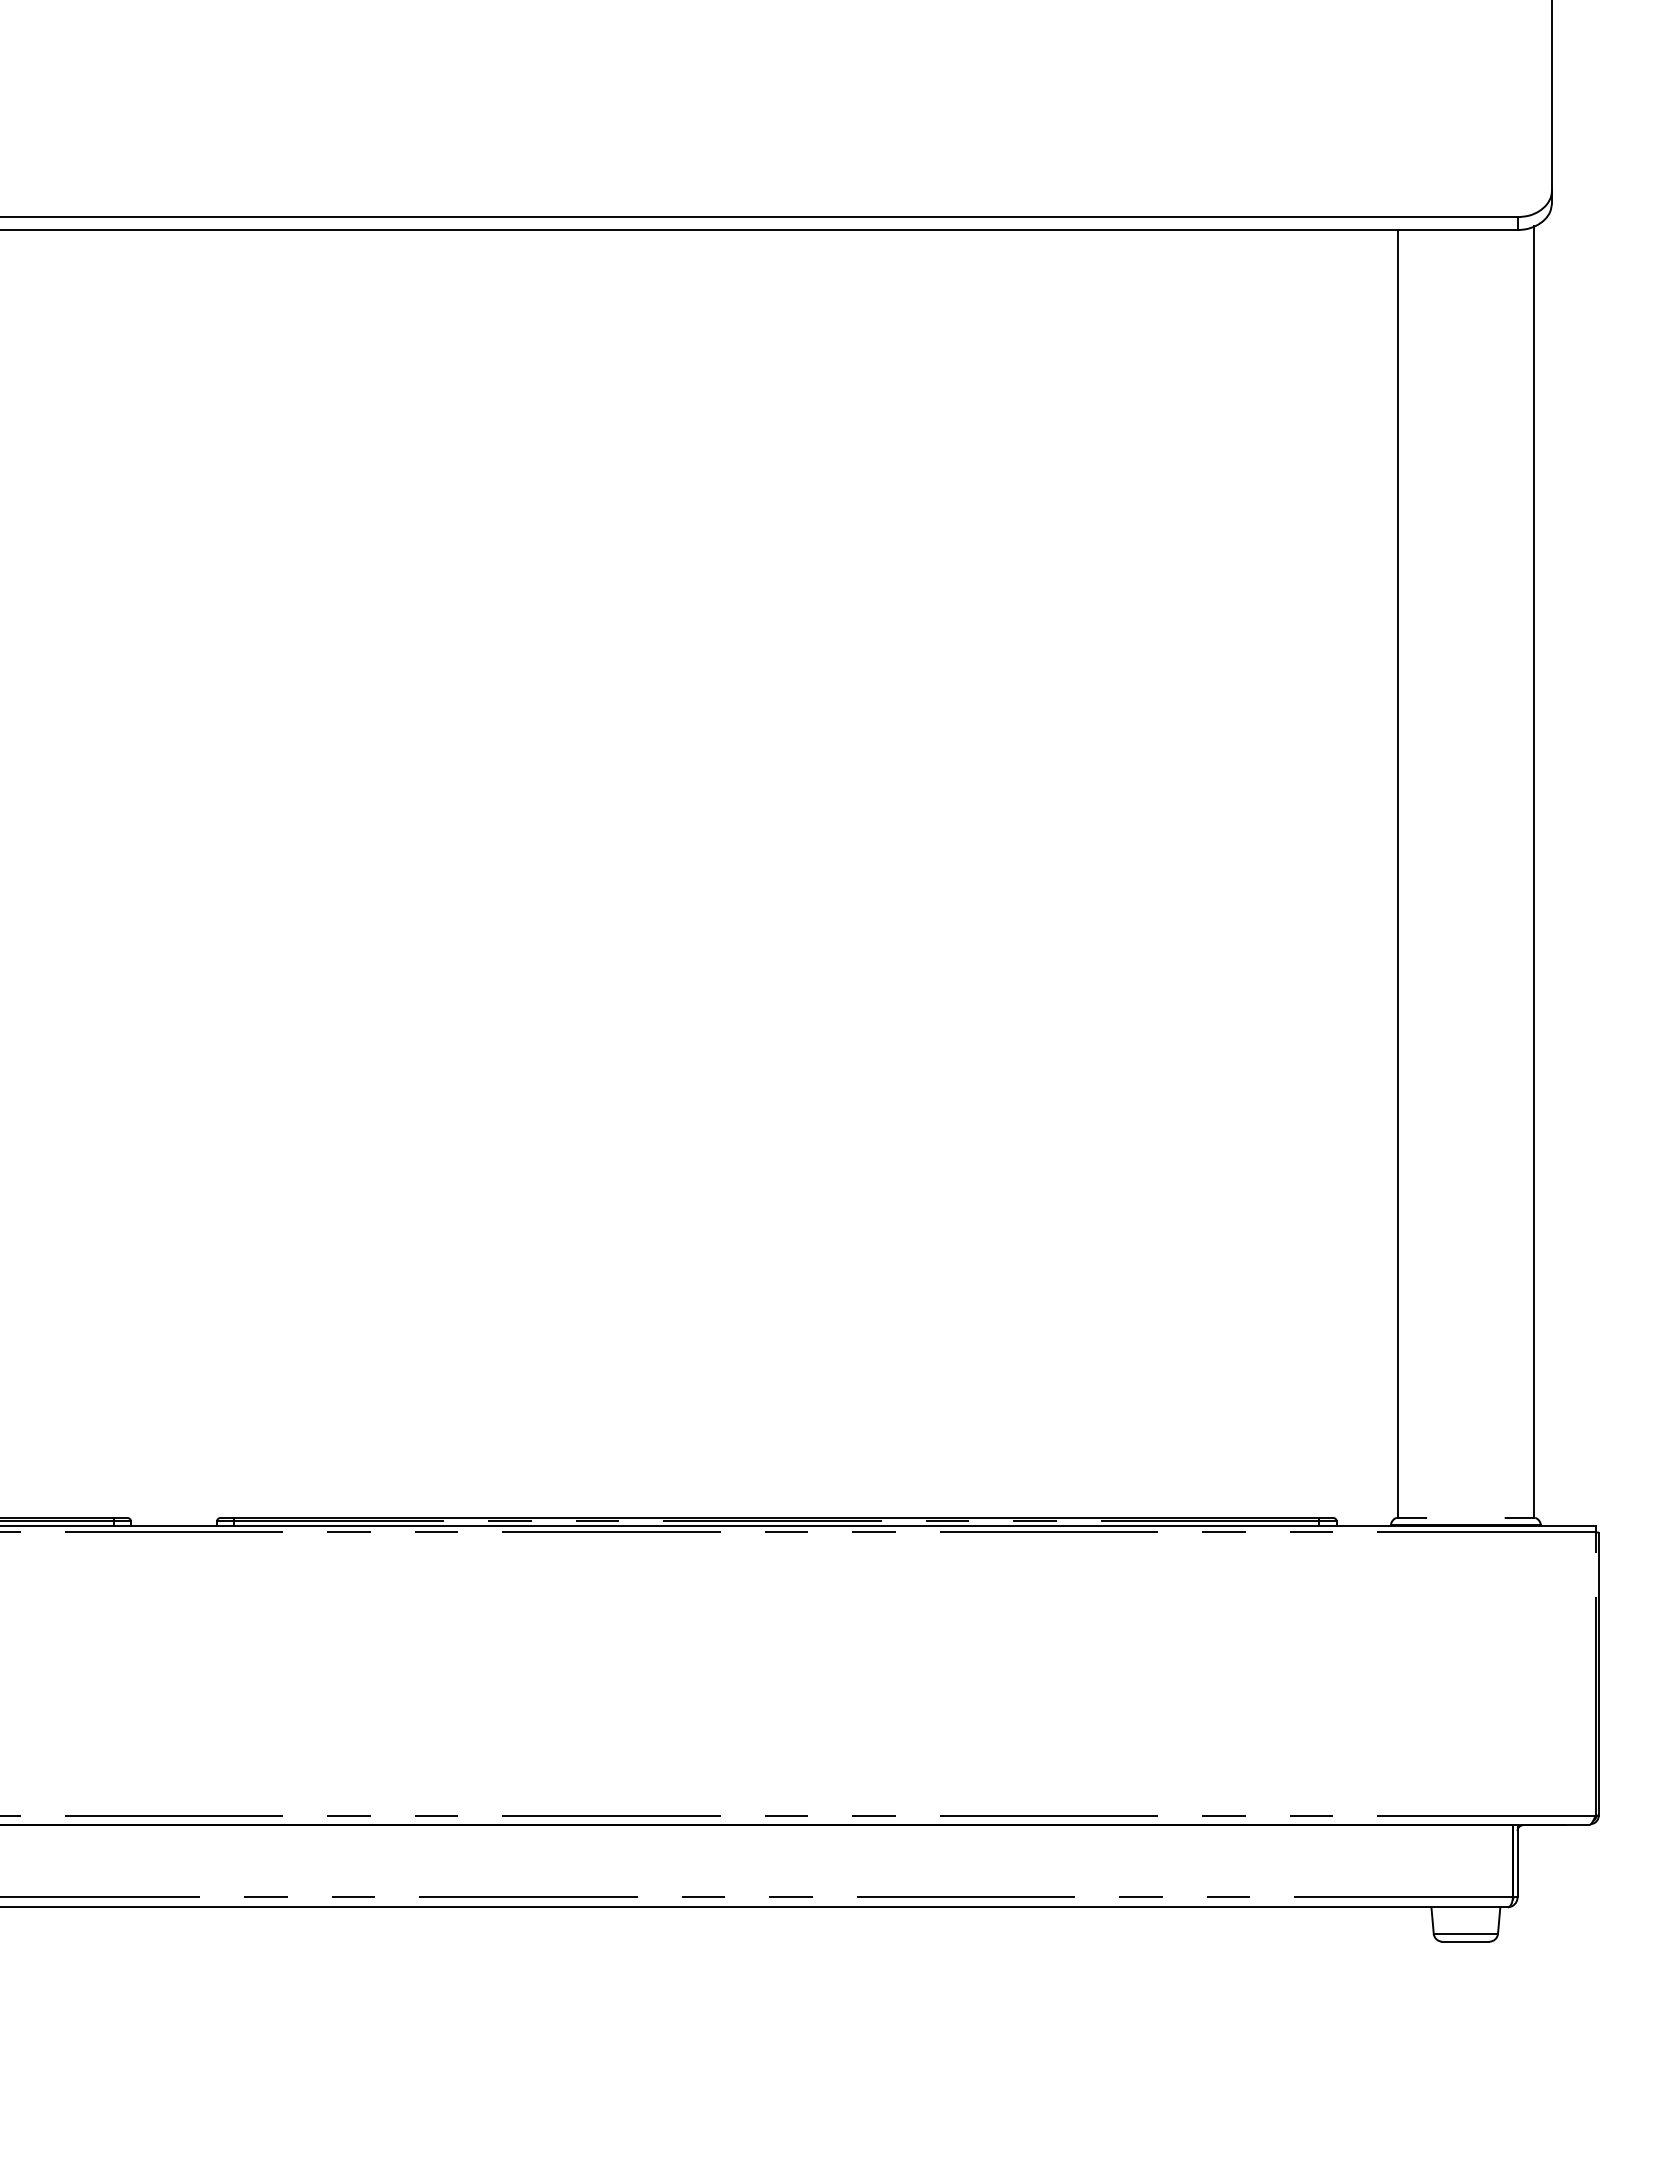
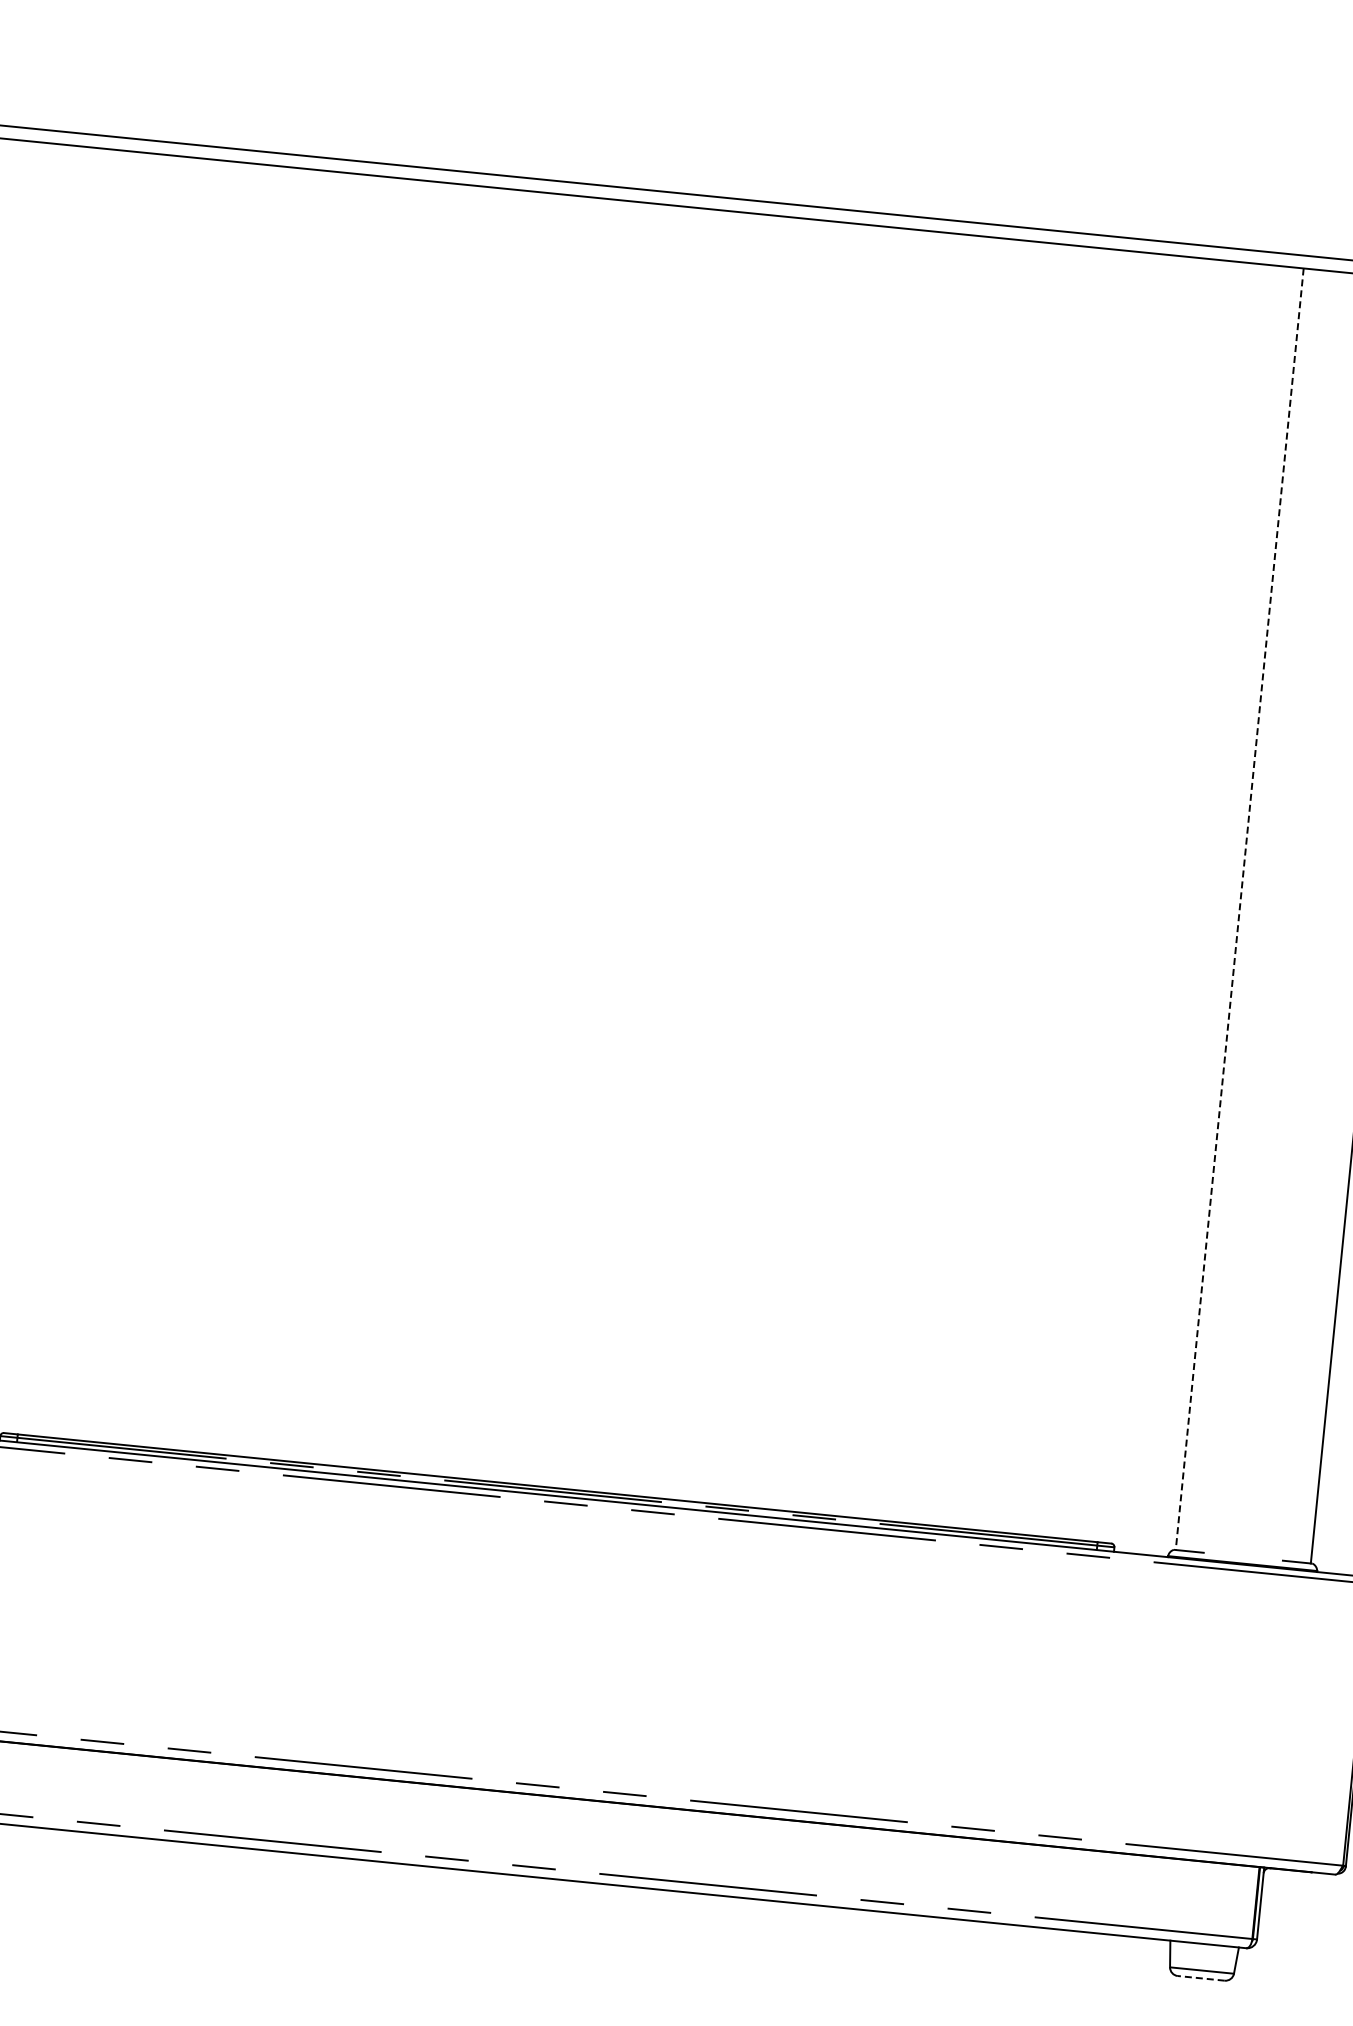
line: (1398, 874) -> (1240, 909), solid -> dashed
line: (1465, 1941) -> (1200, 1978), solid -> dashed

